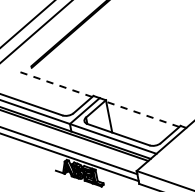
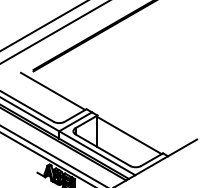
line: (55, 84) -> (52, 91), dashed -> solid
line: (142, 114) -> (129, 135), dashed -> solid

